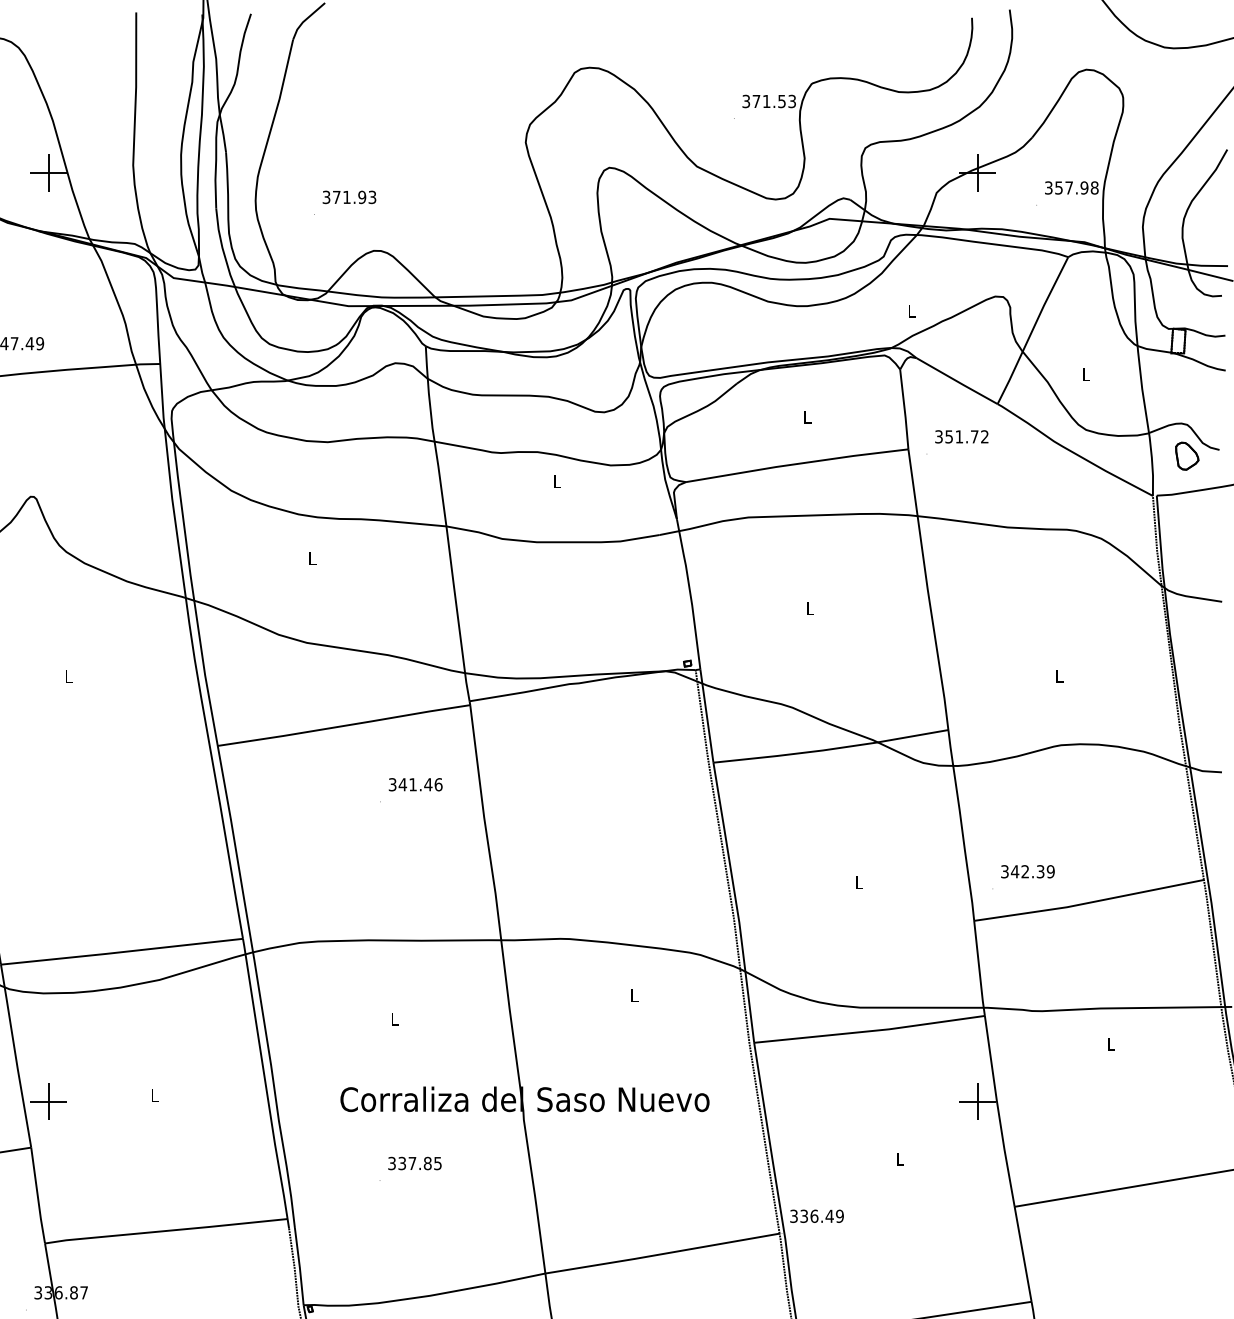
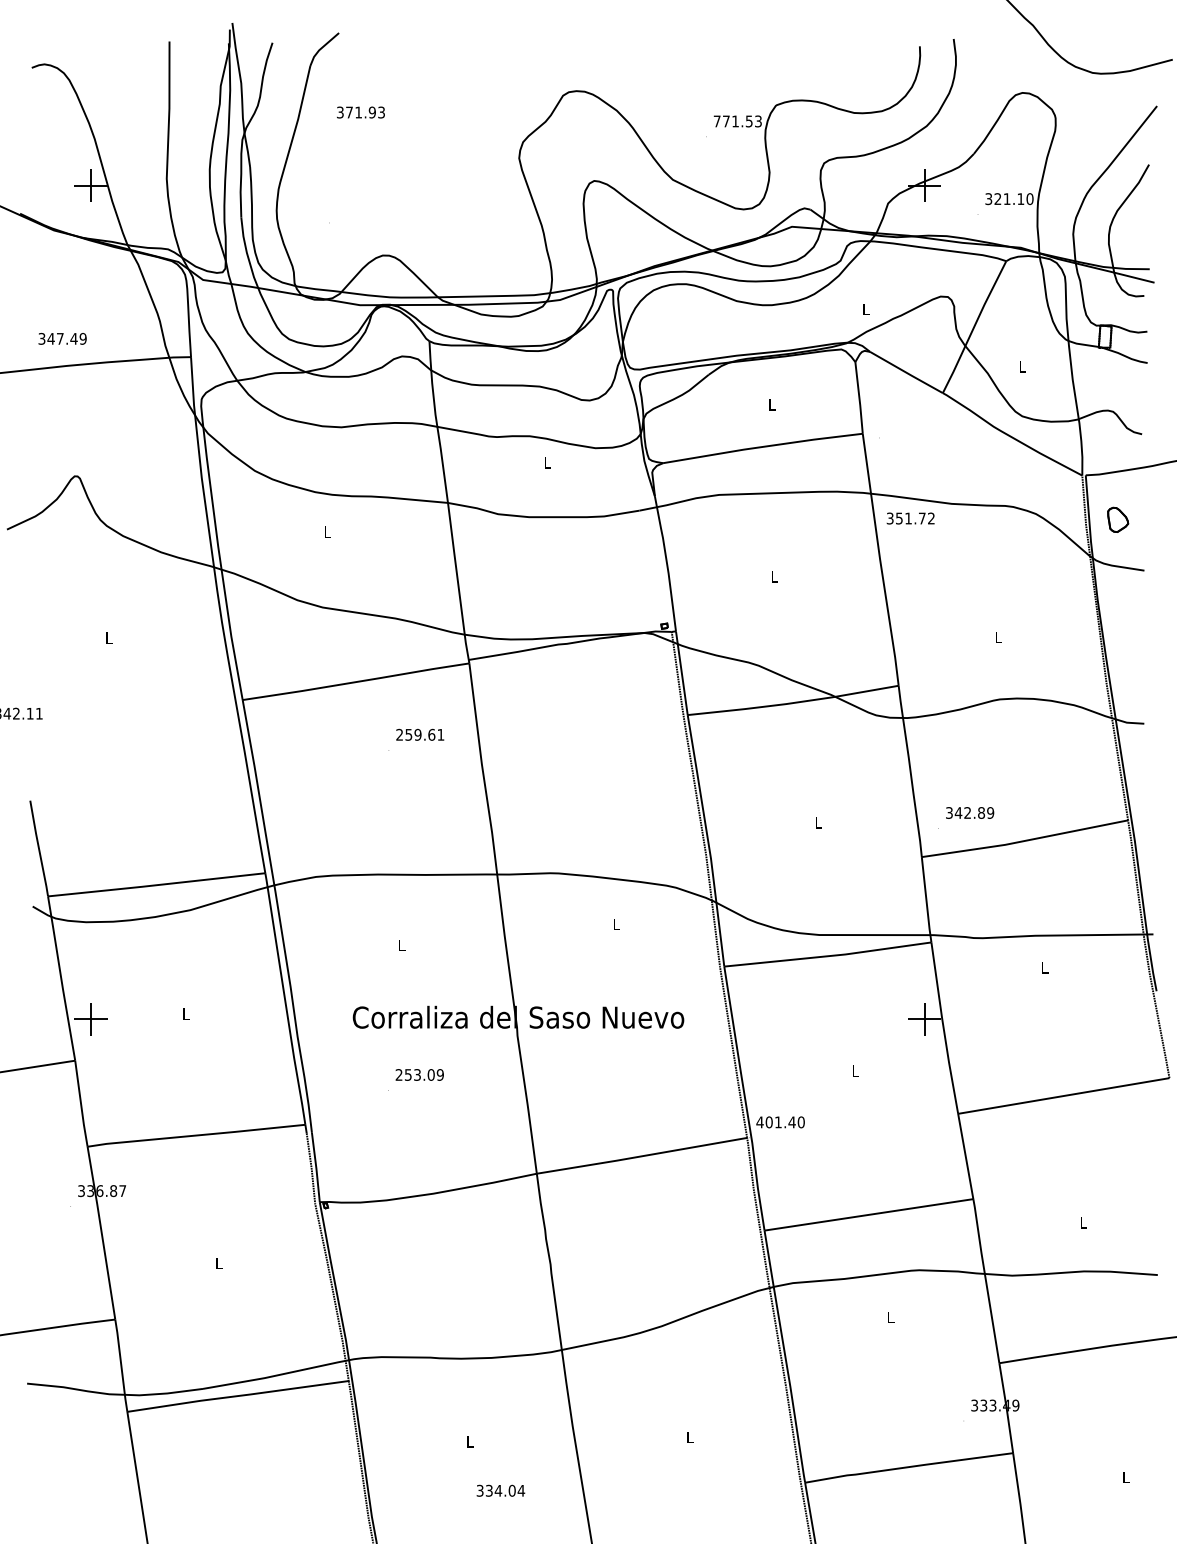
text: (745, 101) -> (716, 121), 371.53 -> 771.53
text: (1076, 188) -> (1013, 199), 357.98 -> 321.10
text: (348, 197) -> (360, 112), moved
text: (961, 436) -> (910, 518), moved
part: (1187, 455) -> (1118, 519), moved
text: (415, 784) -> (420, 734), 341.46 -> 259.61
text: (1040, 871) -> (981, 812), 342.39 -> 342.89
text: (414, 1163) -> (419, 1074), 337.85 -> 253.09
text: (816, 1216) -> (780, 1122), 336.49 -> 401.40

